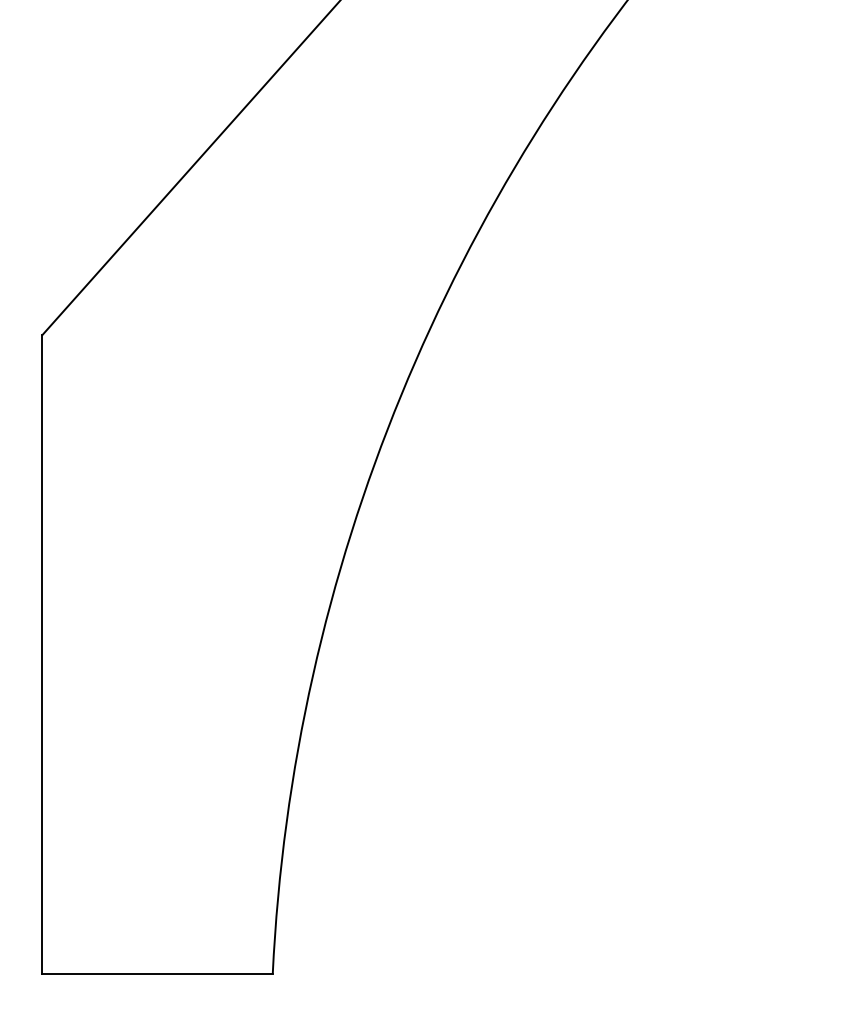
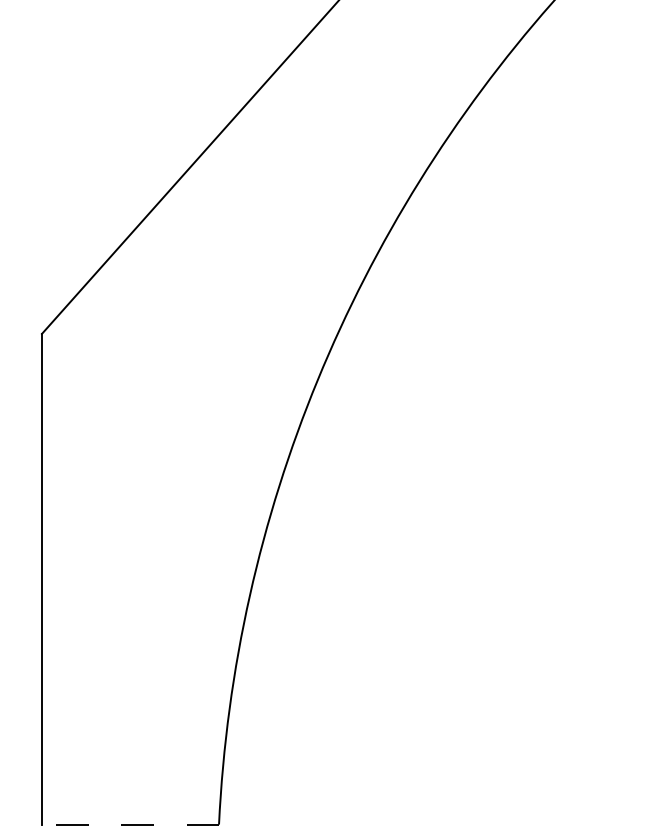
line: (157, 973) -> (130, 824), solid -> dashed

